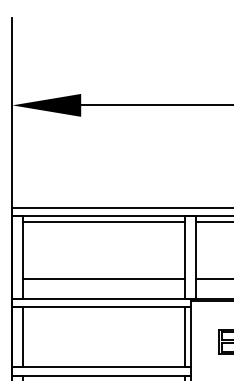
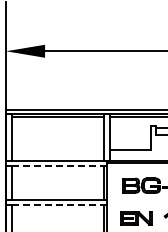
line: (104, 280) -> (58, 150), removed
line: (101, 306) -> (56, 165), solid -> dashed
line: (101, 375) -> (56, 204), solid -> dashed

